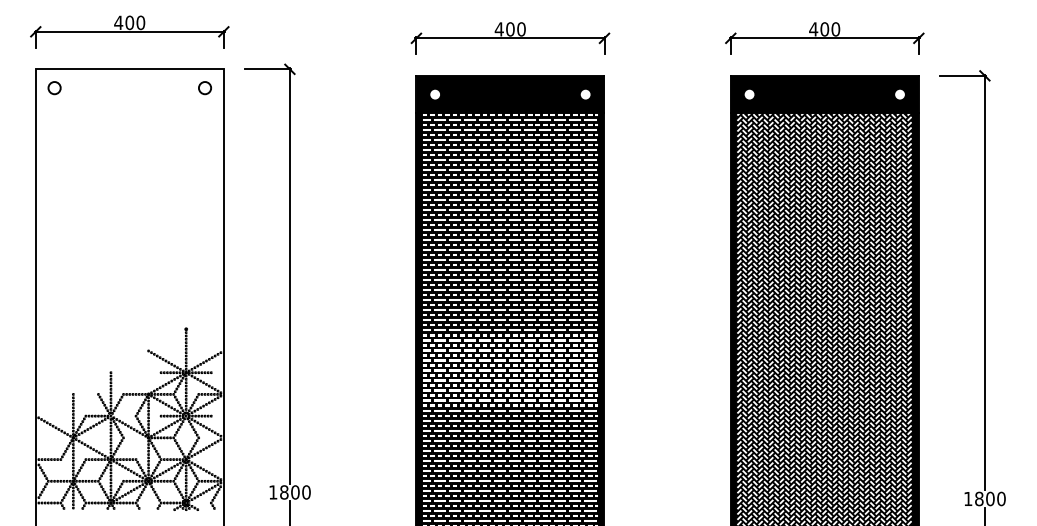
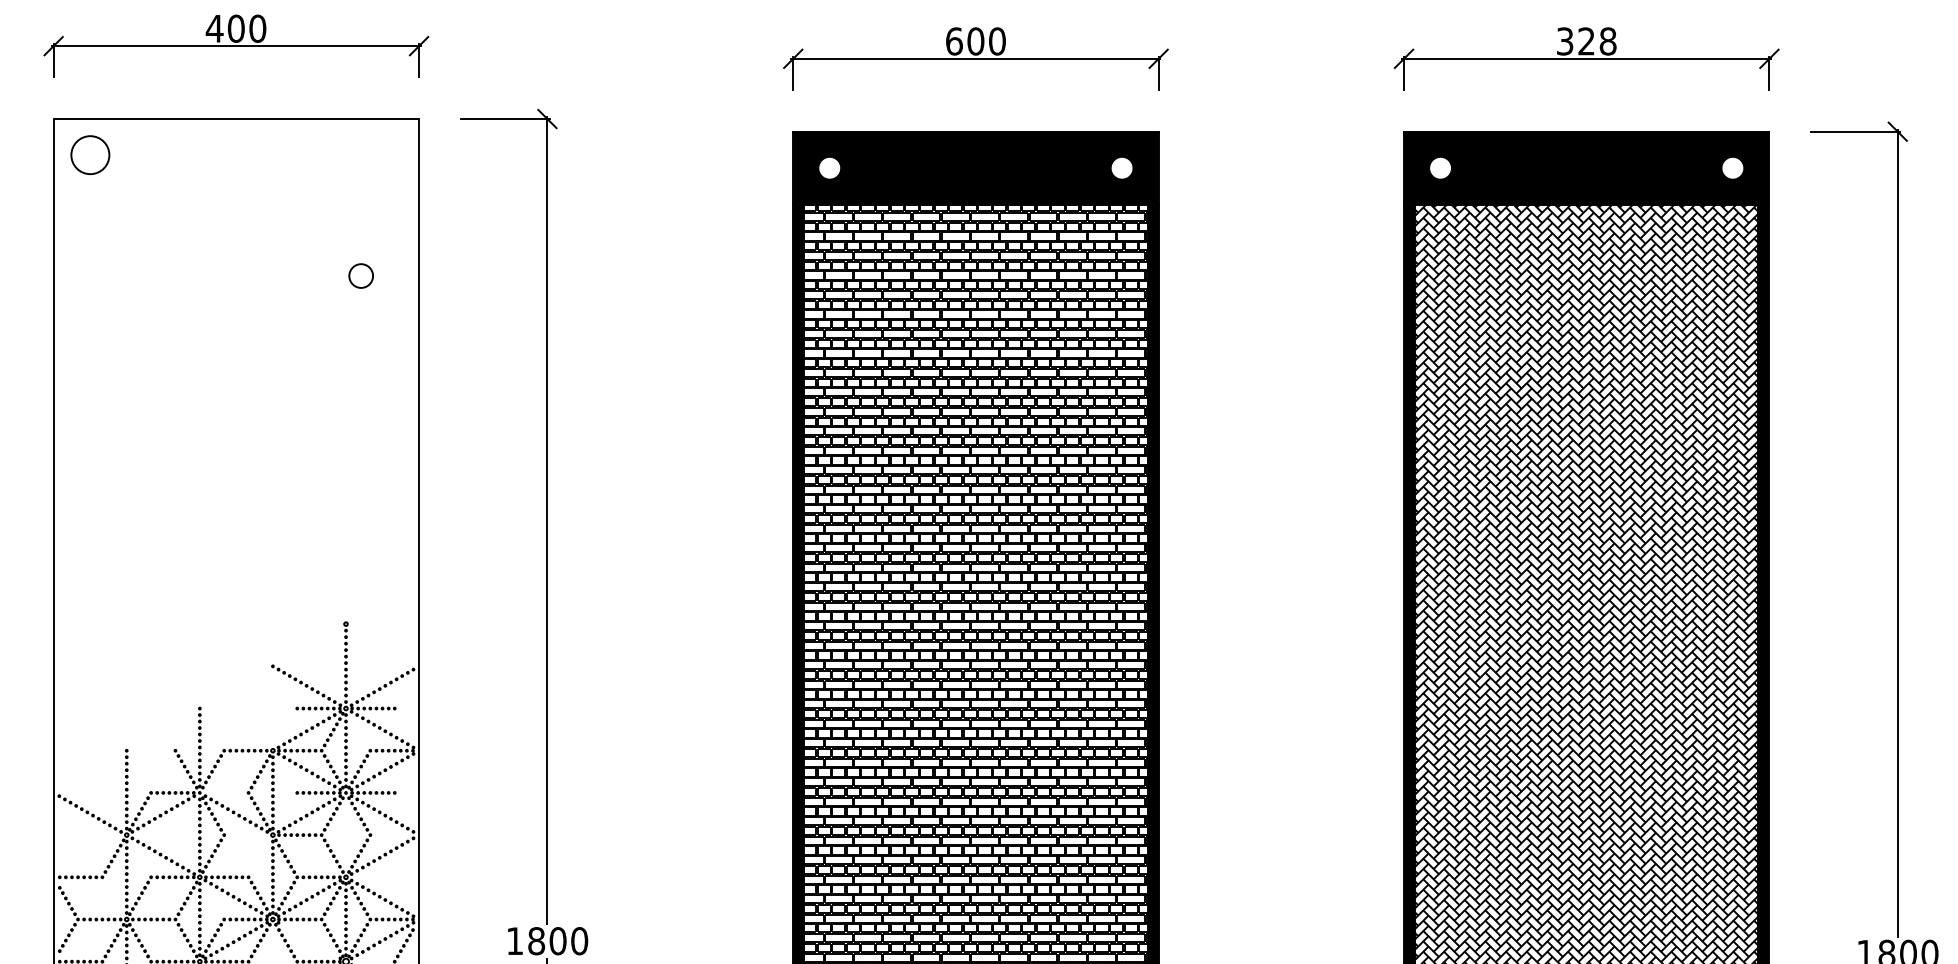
text: (498, 29) -> (952, 41), 400 -> 600
text: (824, 29) -> (1586, 41), 400 -> 328
circle: (54, 88) -> (90, 156), size x1.6
circle: (204, 88) -> (360, 276), moved

